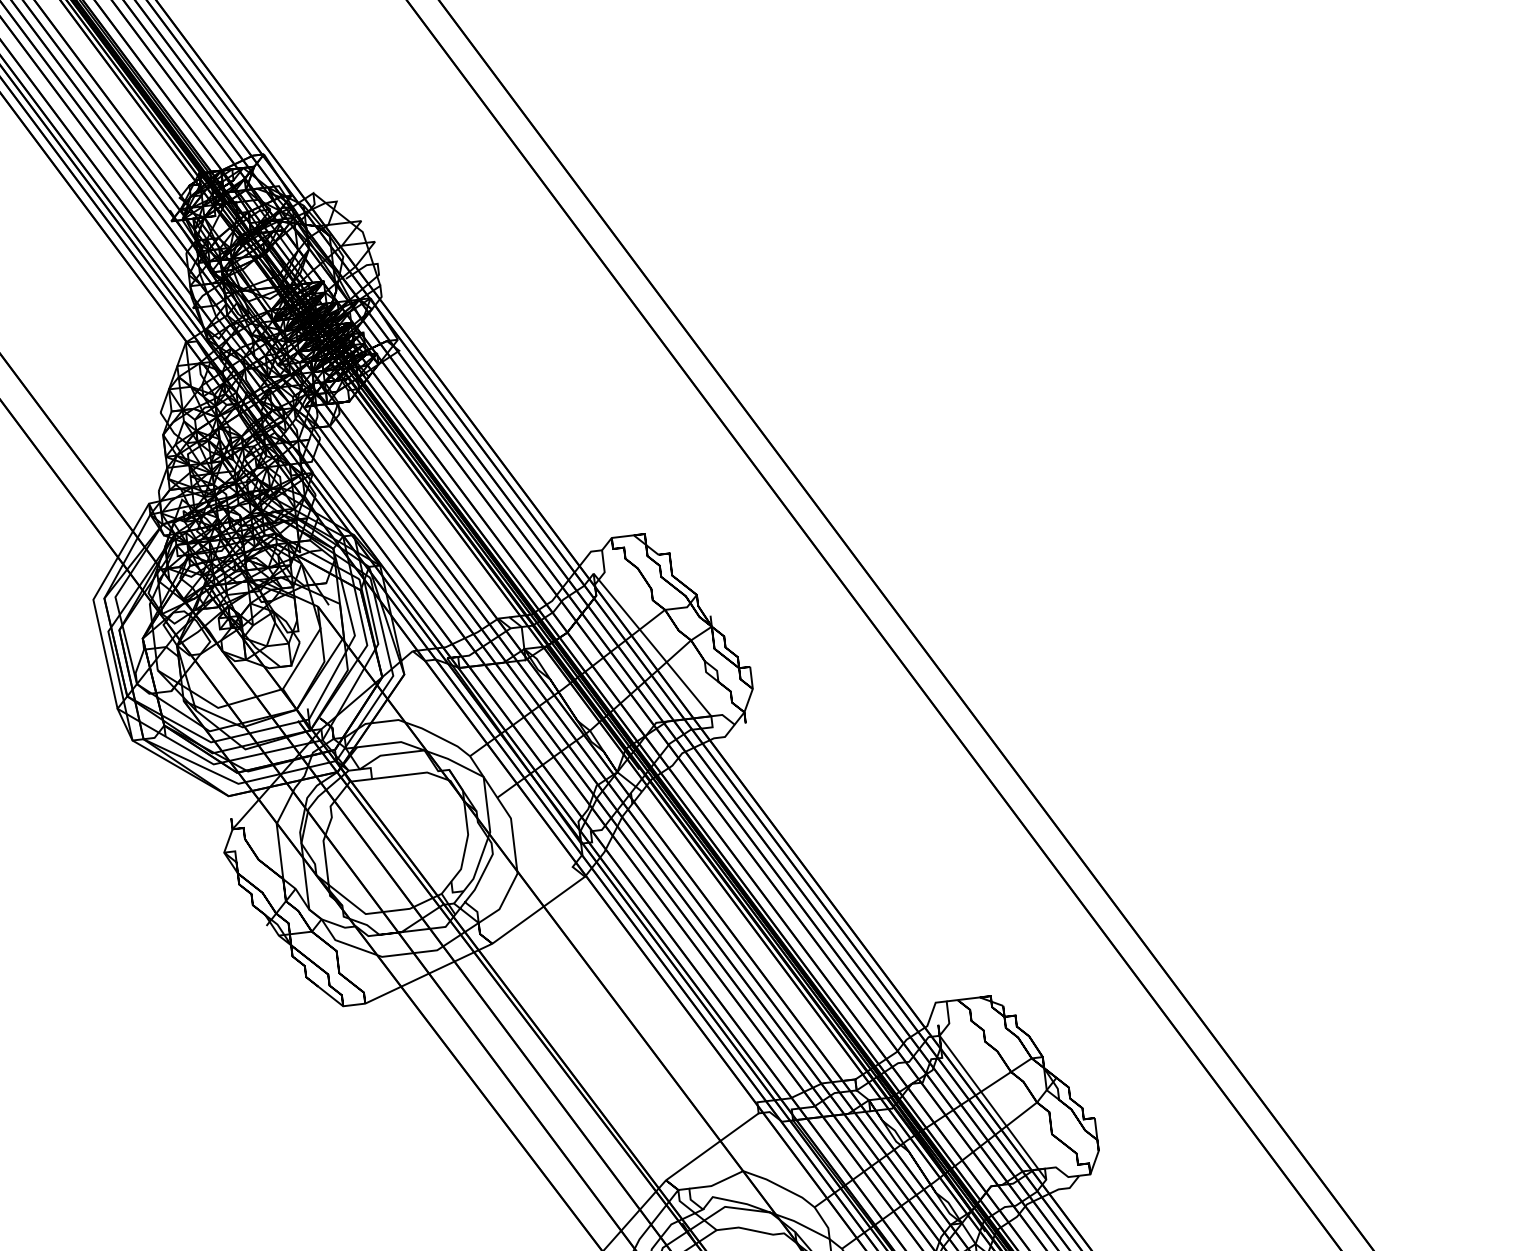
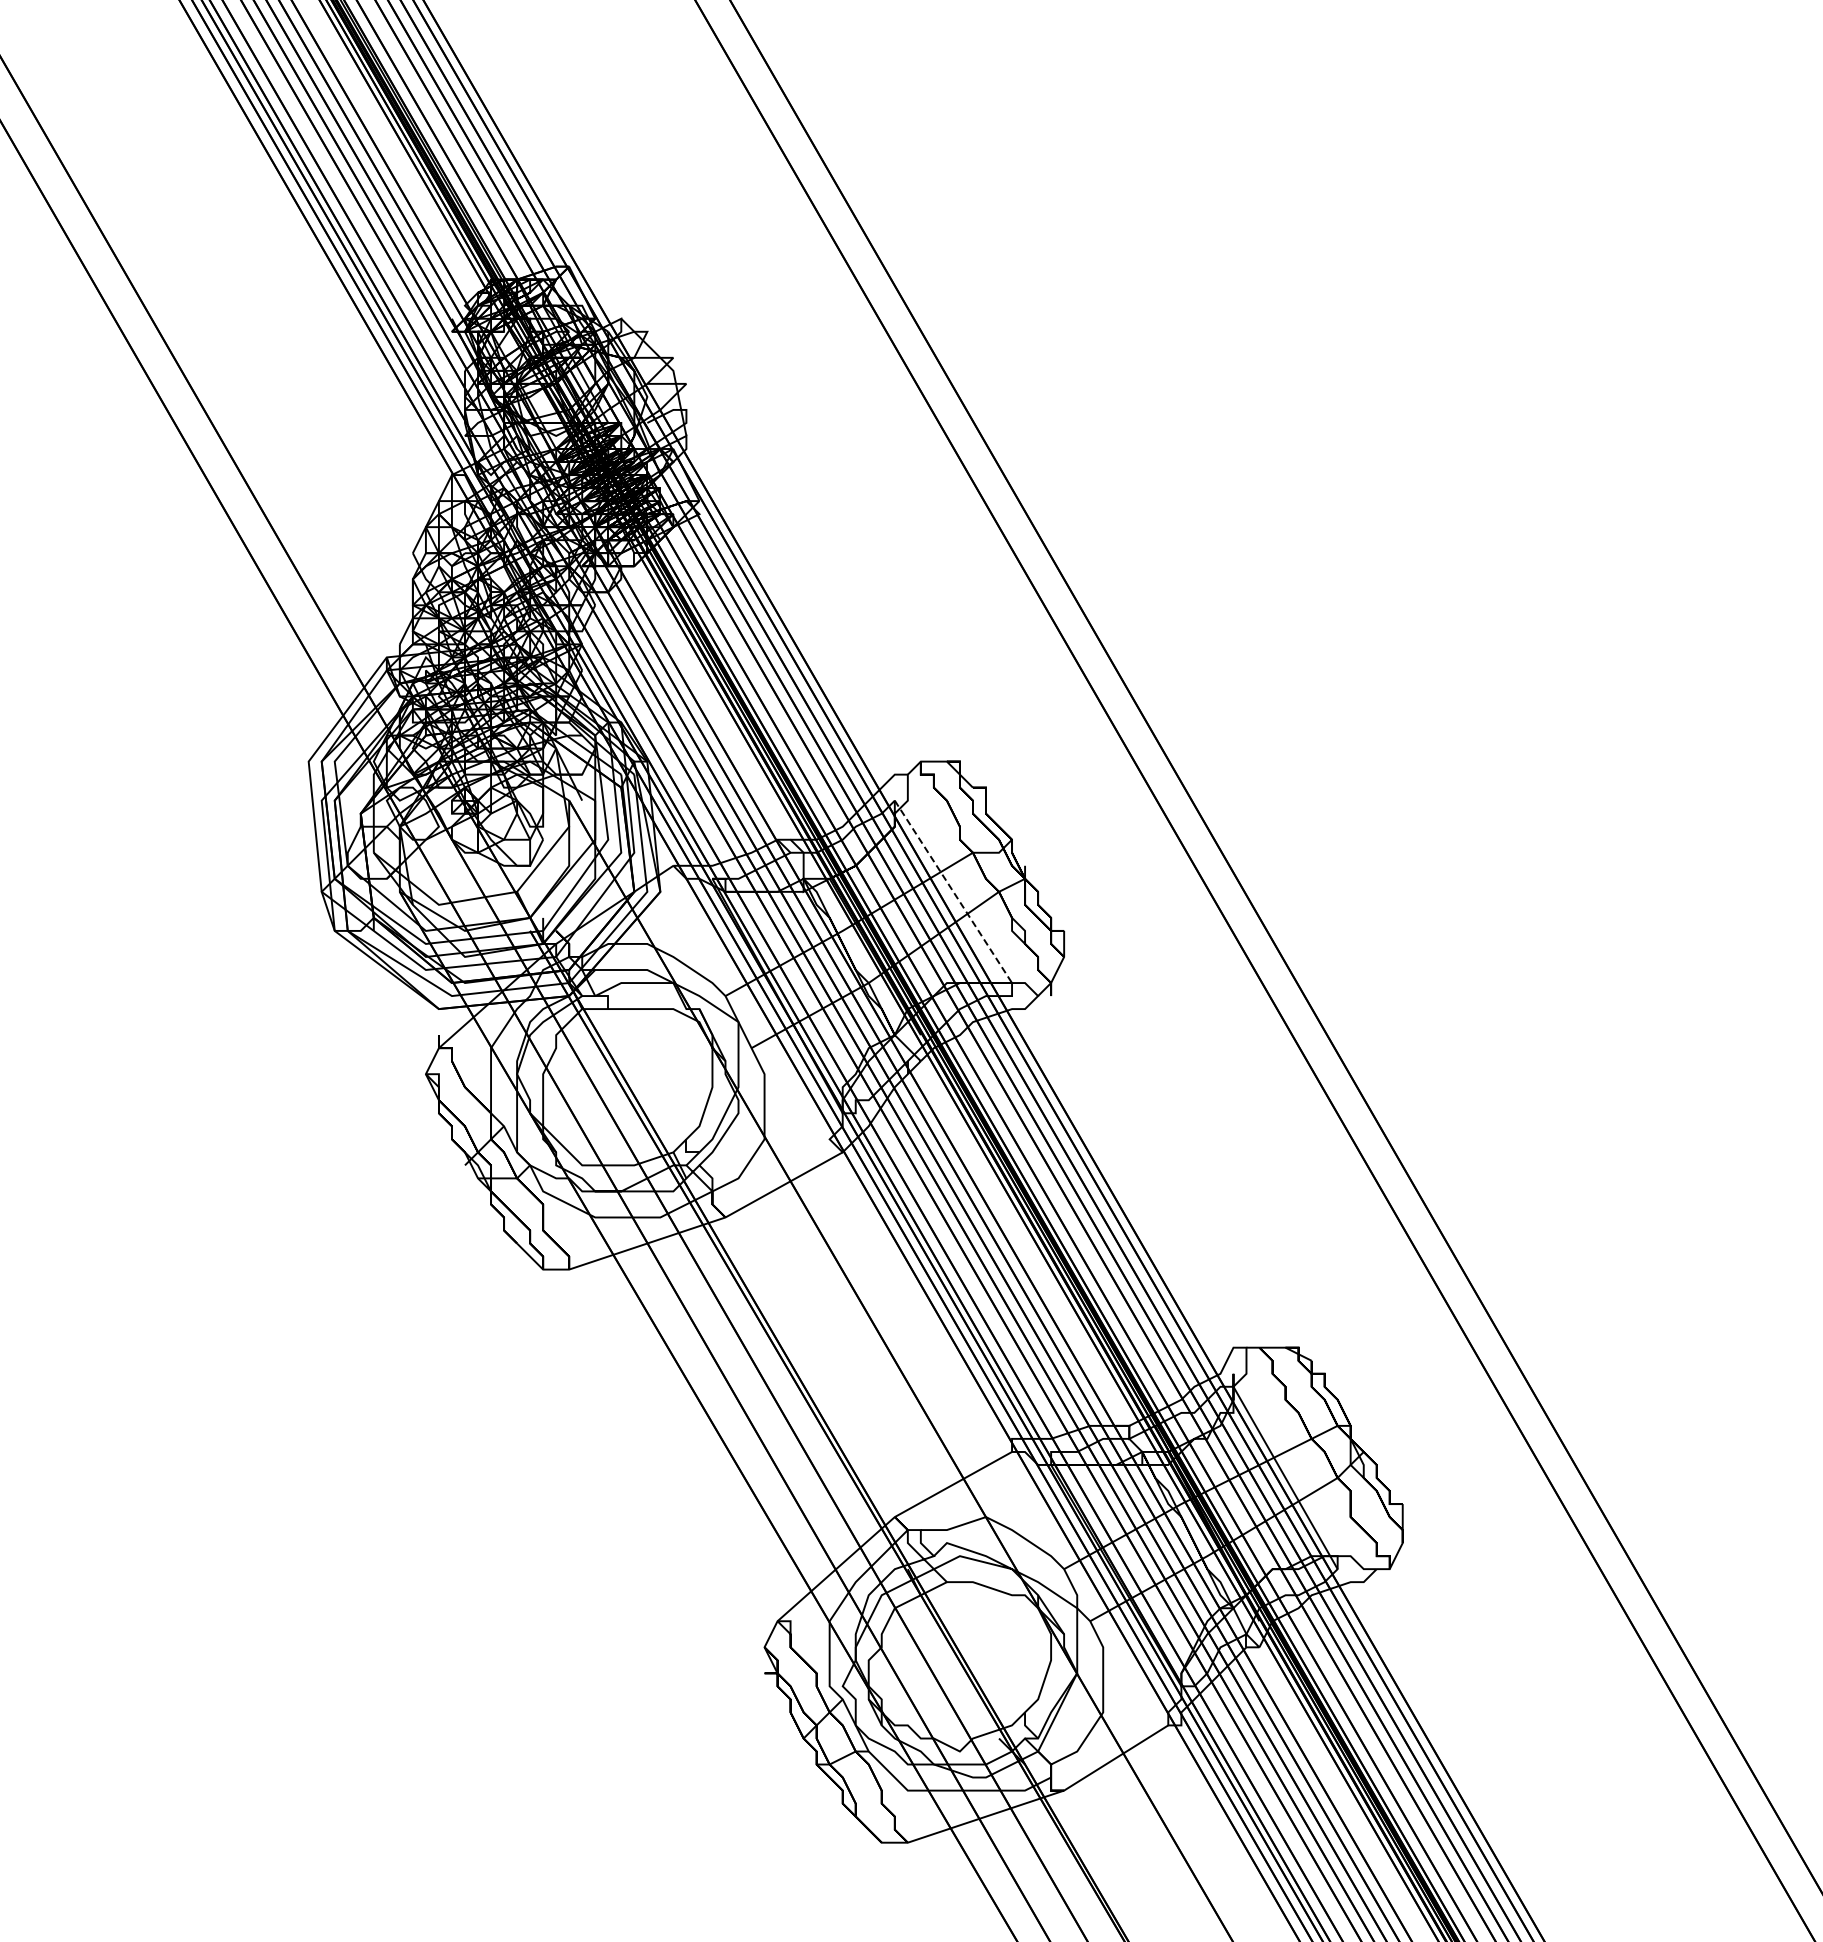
line: (652, 645) -> (953, 892), solid -> dashed

